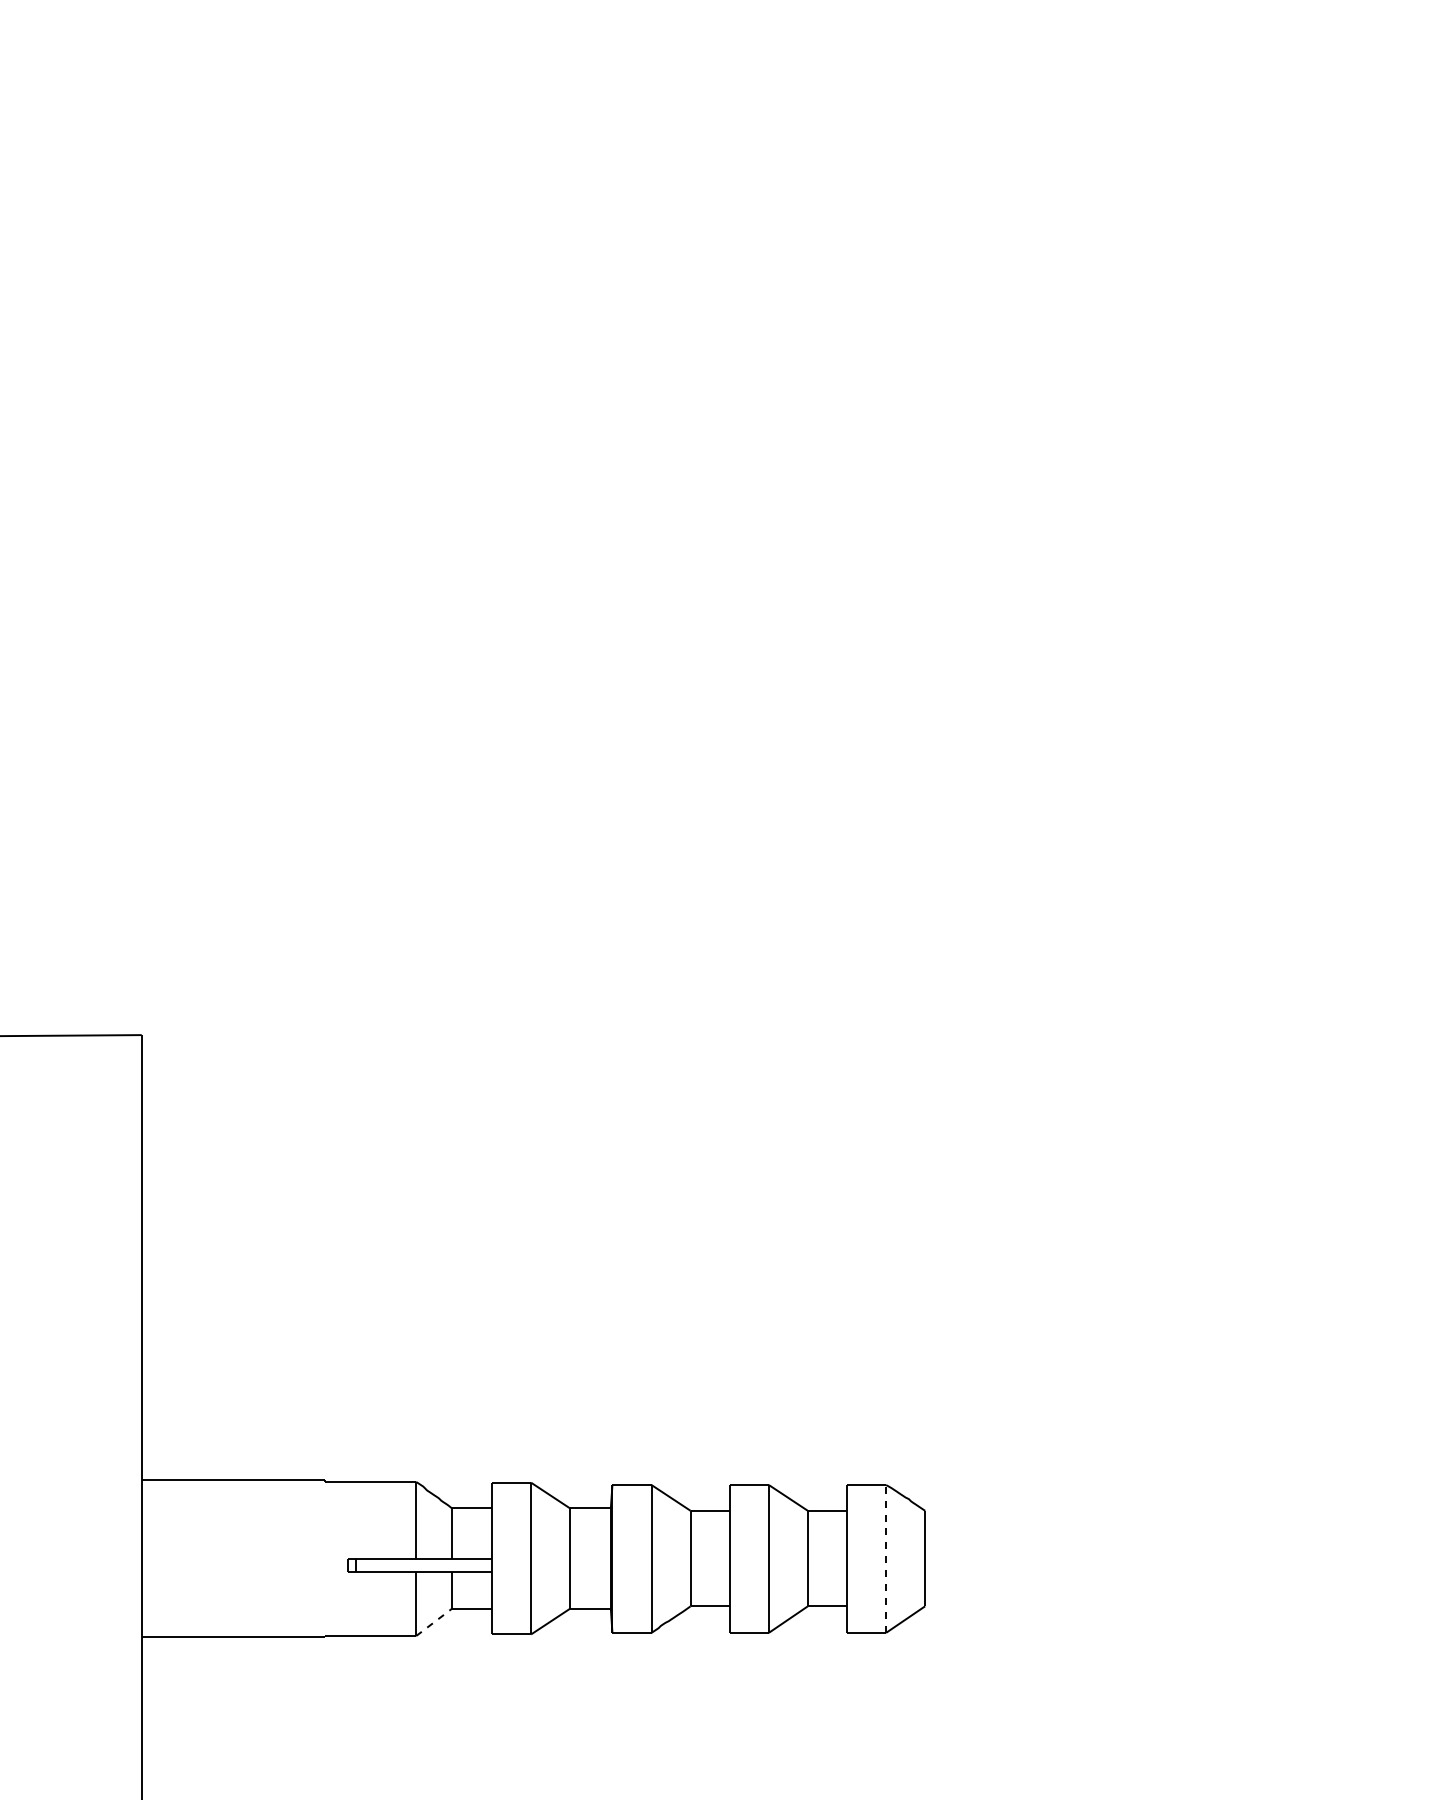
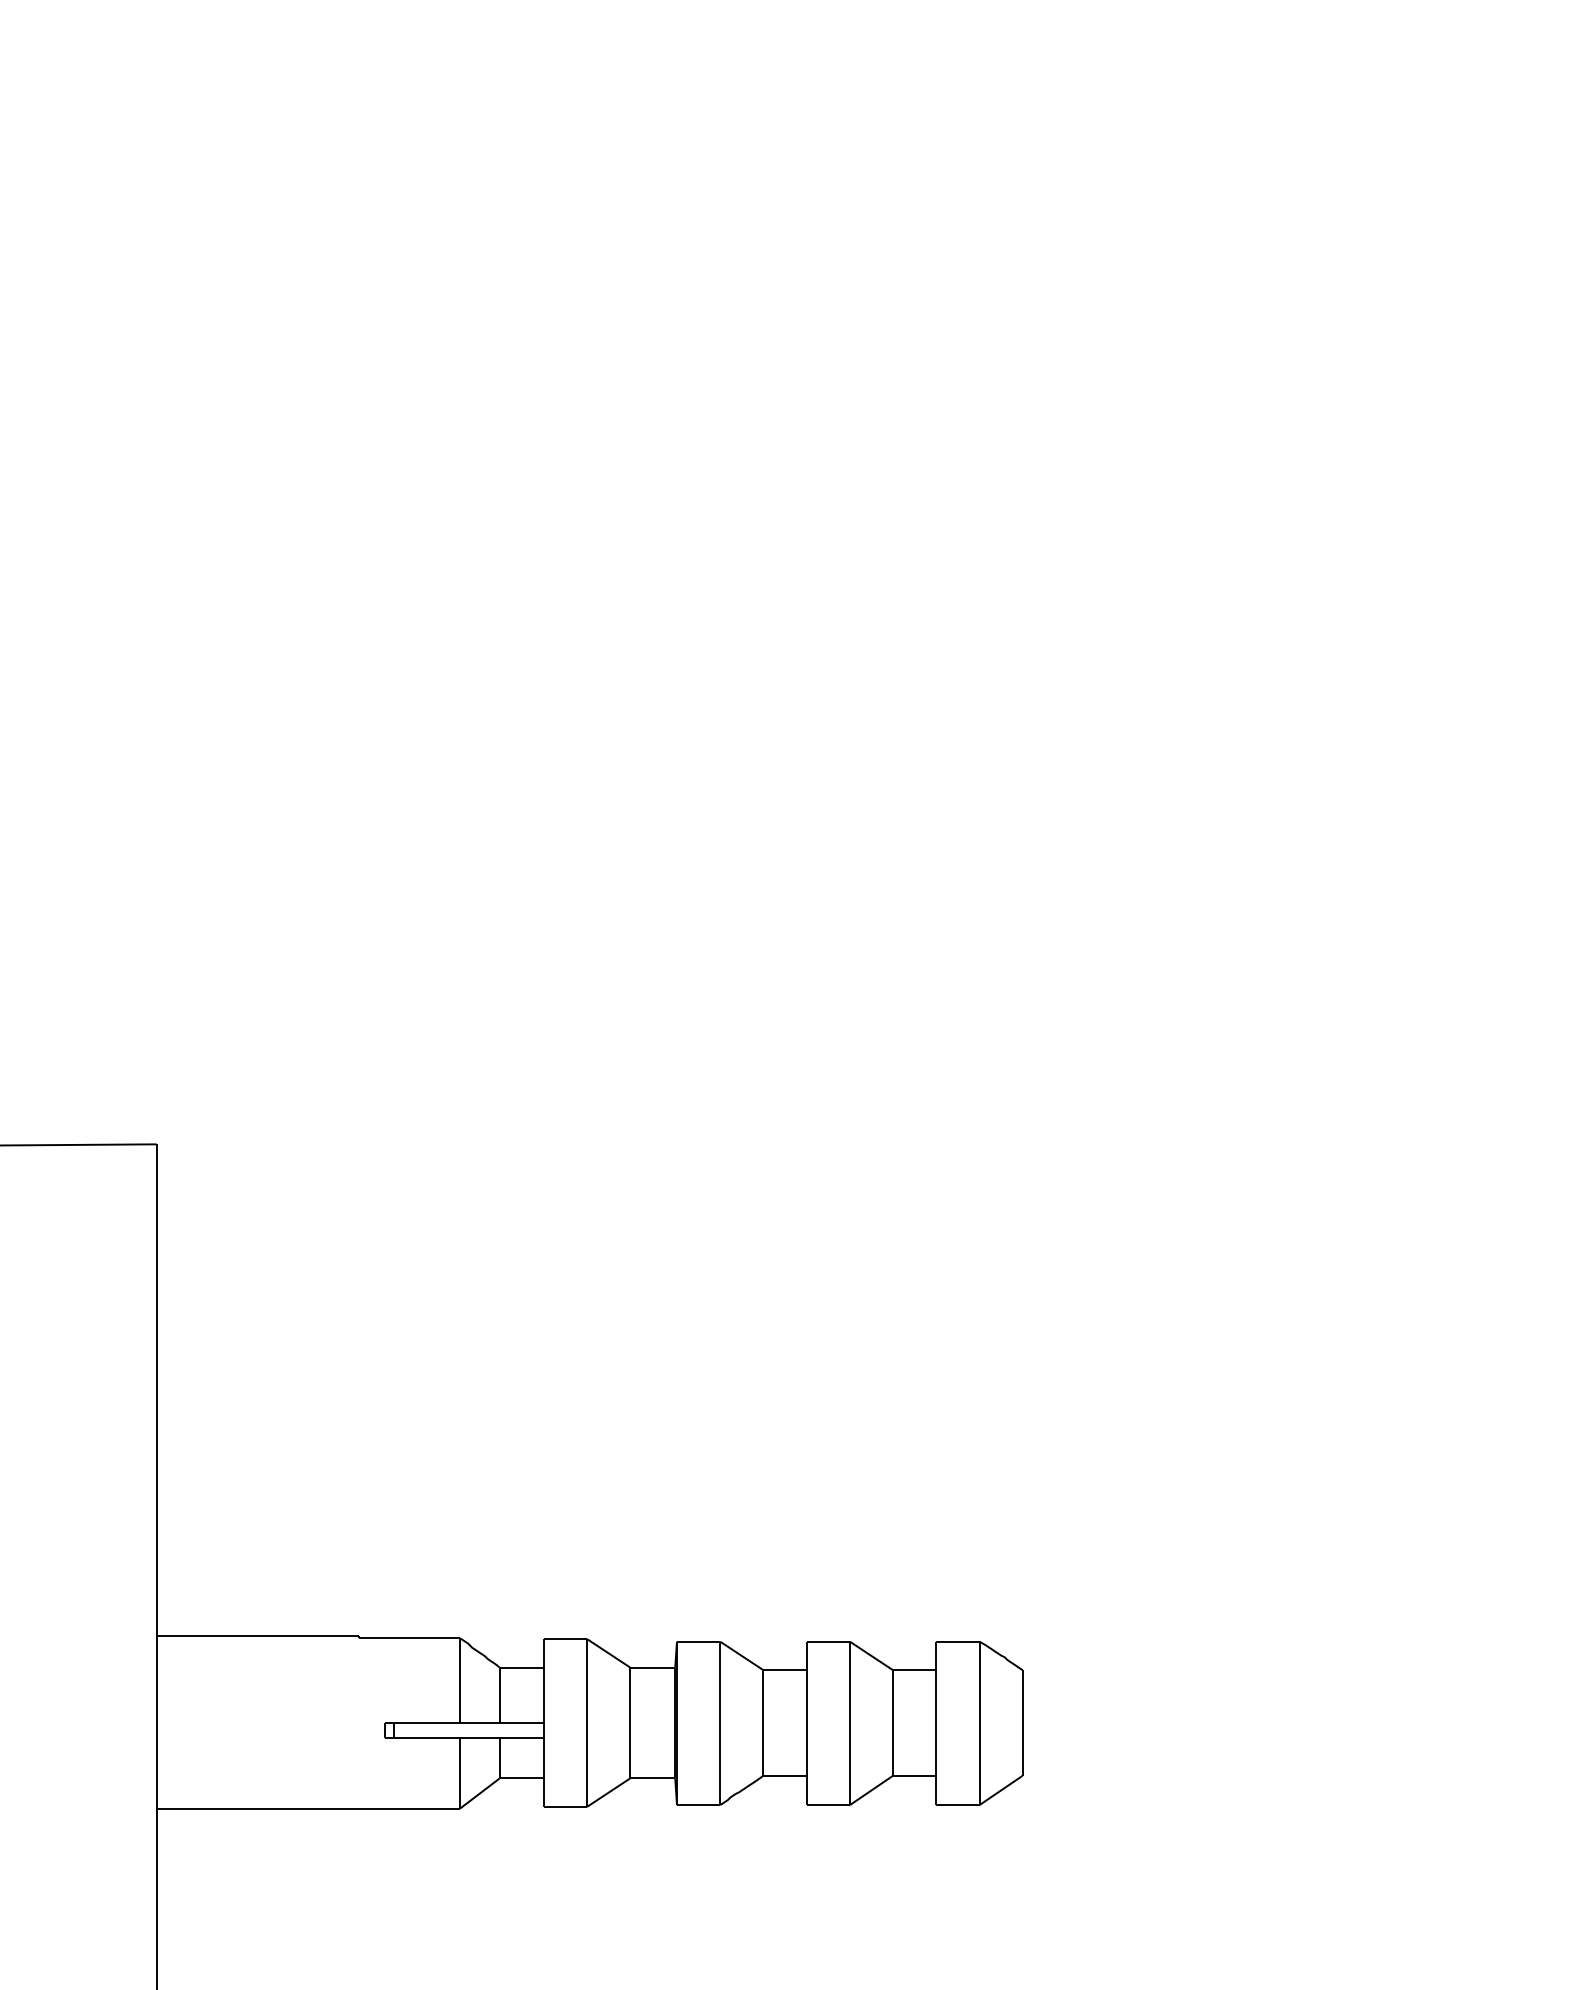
line: (886, 1558) -> (979, 1722), dashed -> solid
line: (434, 1622) -> (480, 1793), dashed -> solid

